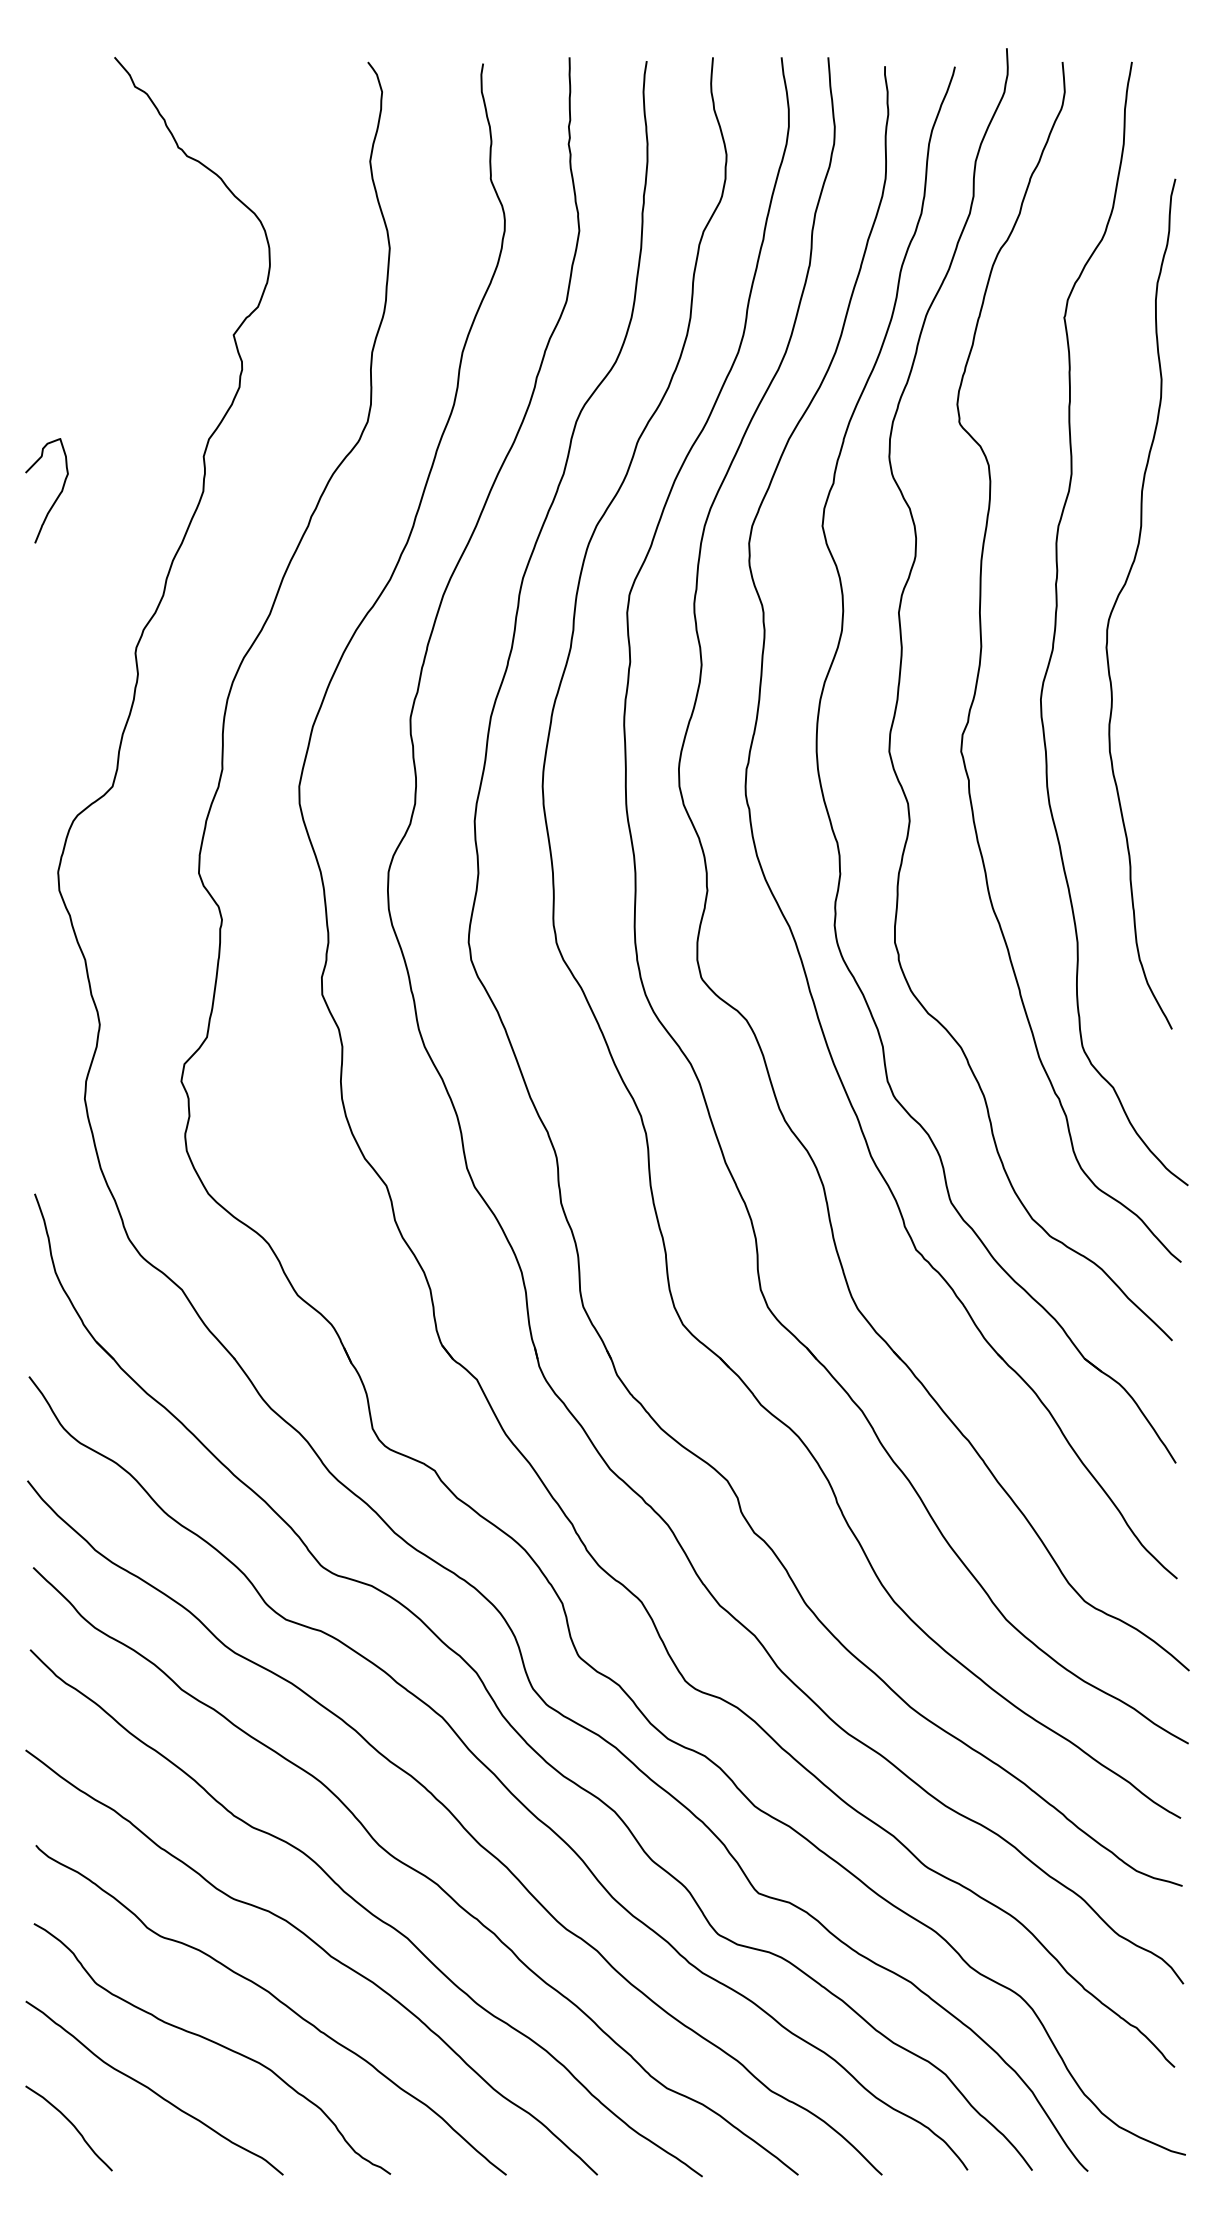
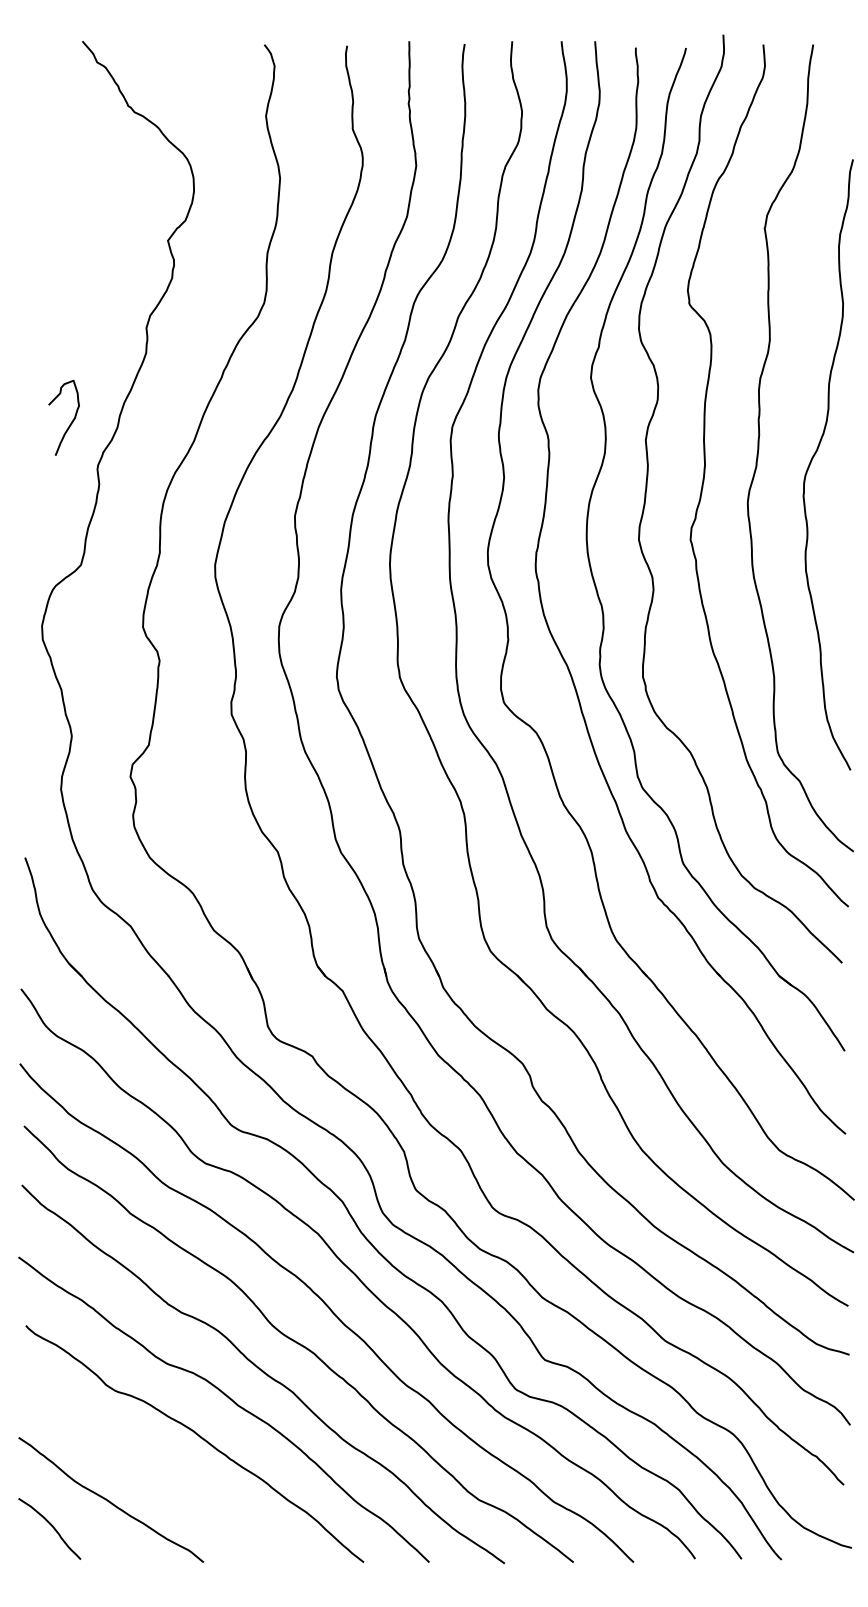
curve: (56, 497) -> (70, 422), moved
curve: (1121, 592) -> (814, 456), moved
curve: (214, 2043) -> (154, 1467), removed

